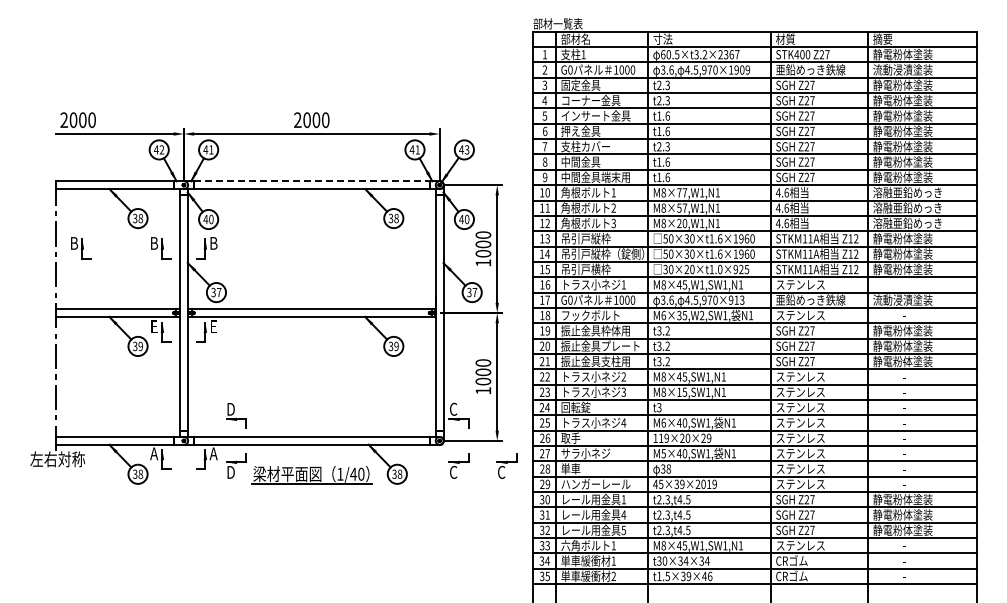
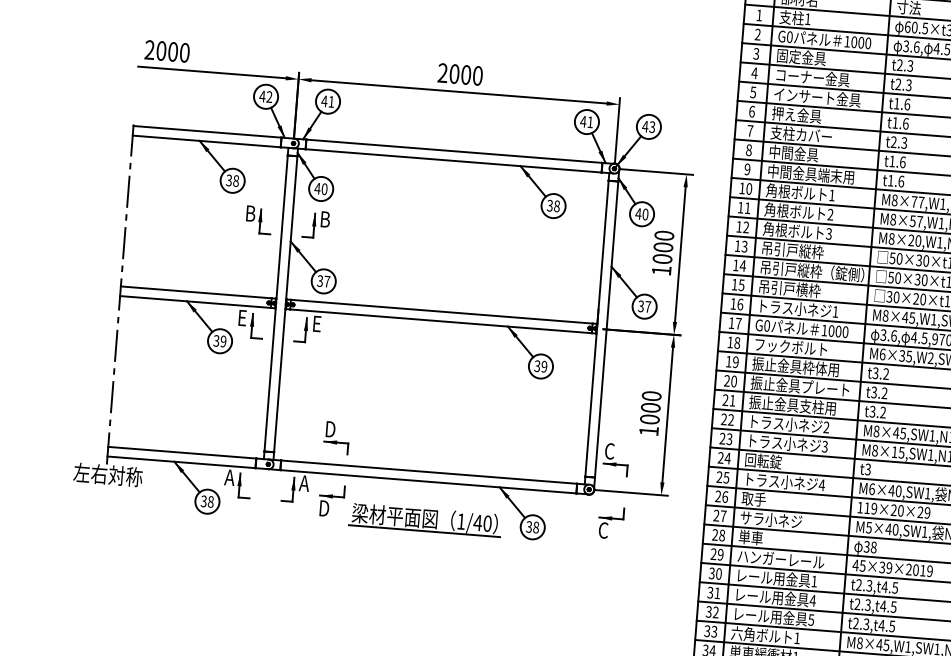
line: (311, 181) -> (453, 151), dashed -> solid
part: (81, 248) -> (158, 212), removed
part: (506, 465) -> (670, 527), removed

